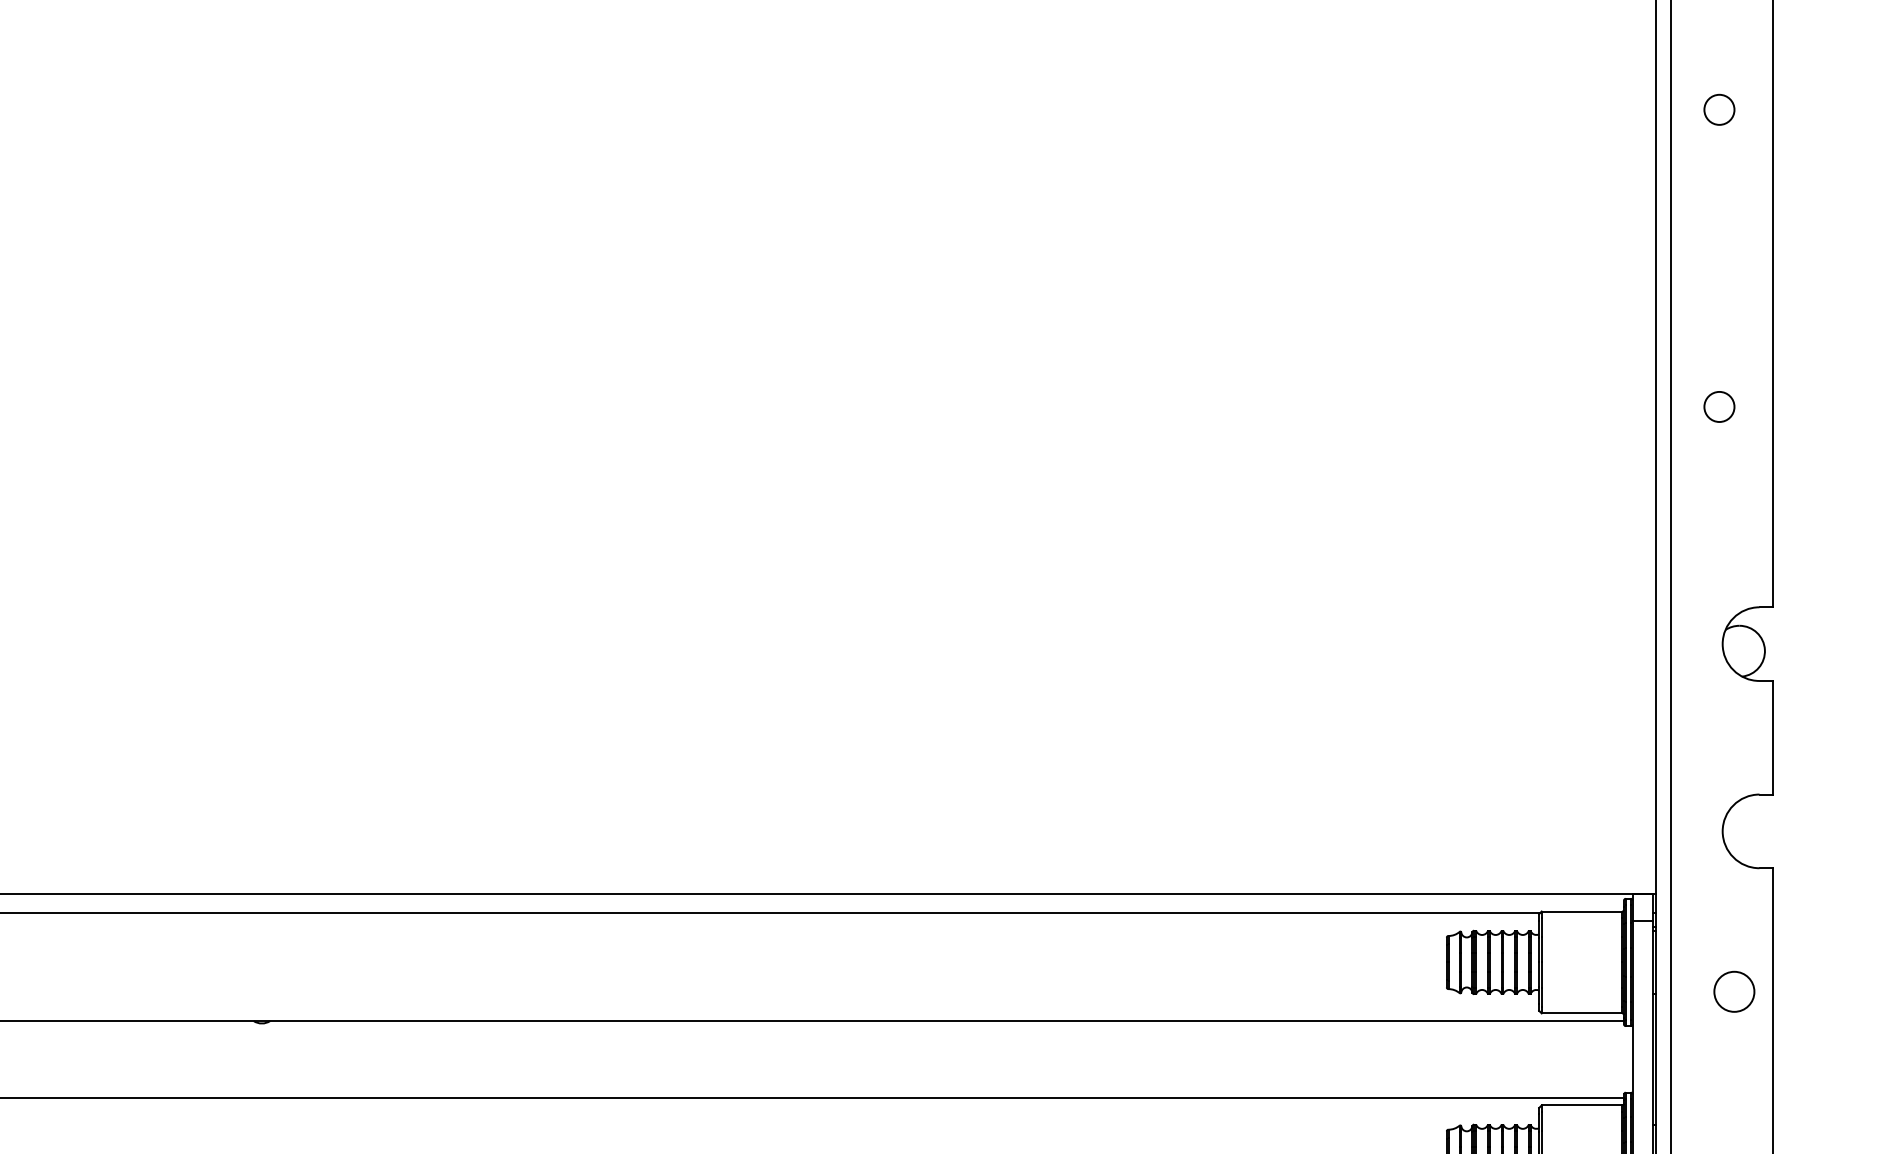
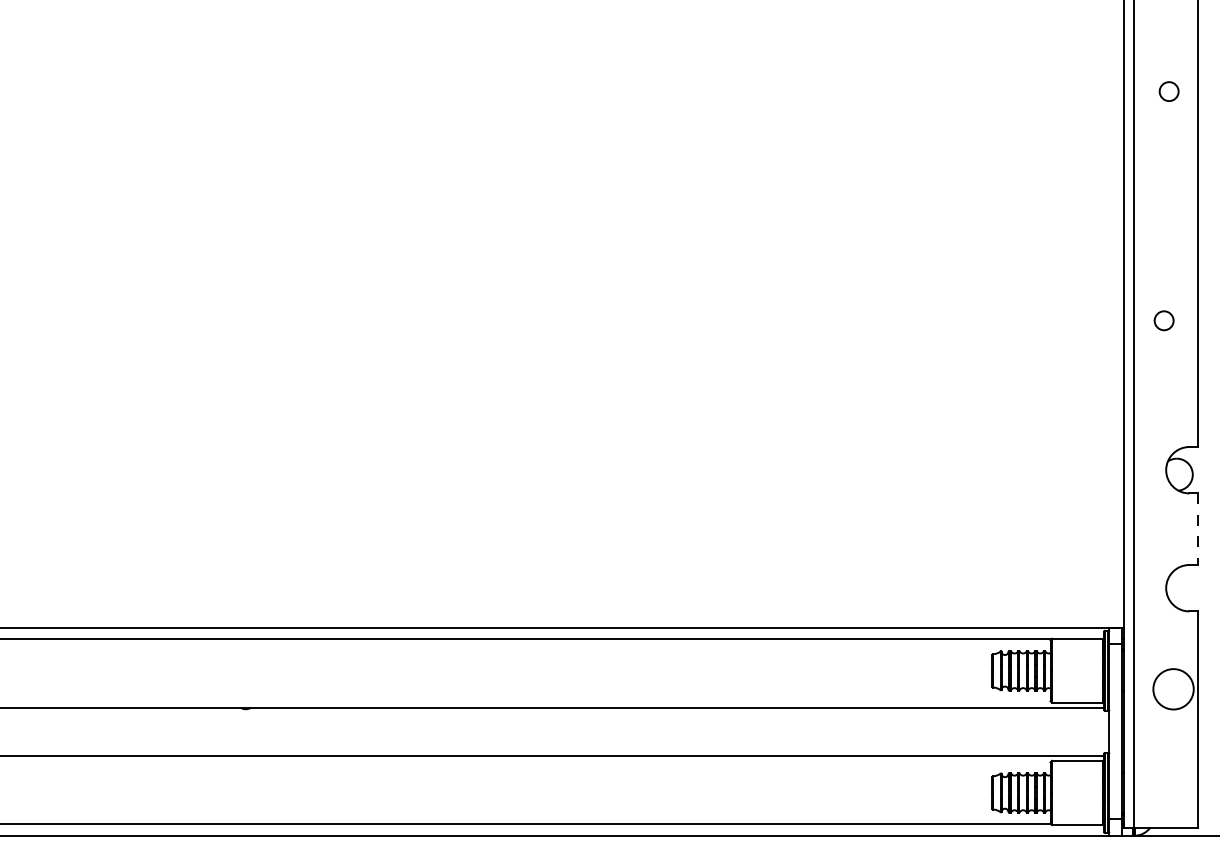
circle: (1718, 109) -> (1168, 91), moved
line: (1772, 738) -> (1197, 529), solid -> dashed
circle: (1734, 990) -> (1173, 688), size x1.6

